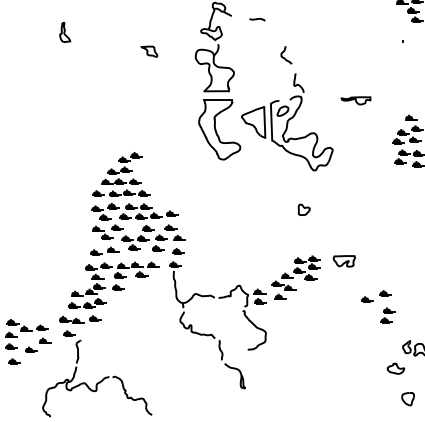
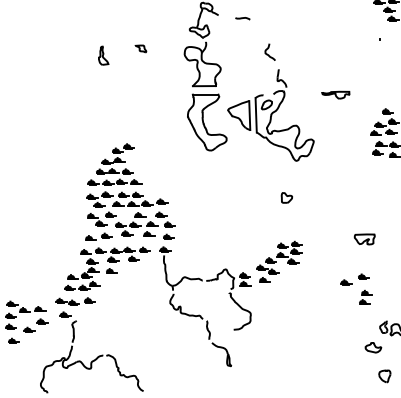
part: (65, 32) -> (103, 55), moved
part: (148, 51) -> (140, 48), size x0.7
part: (344, 261) -> (364, 239), moved

